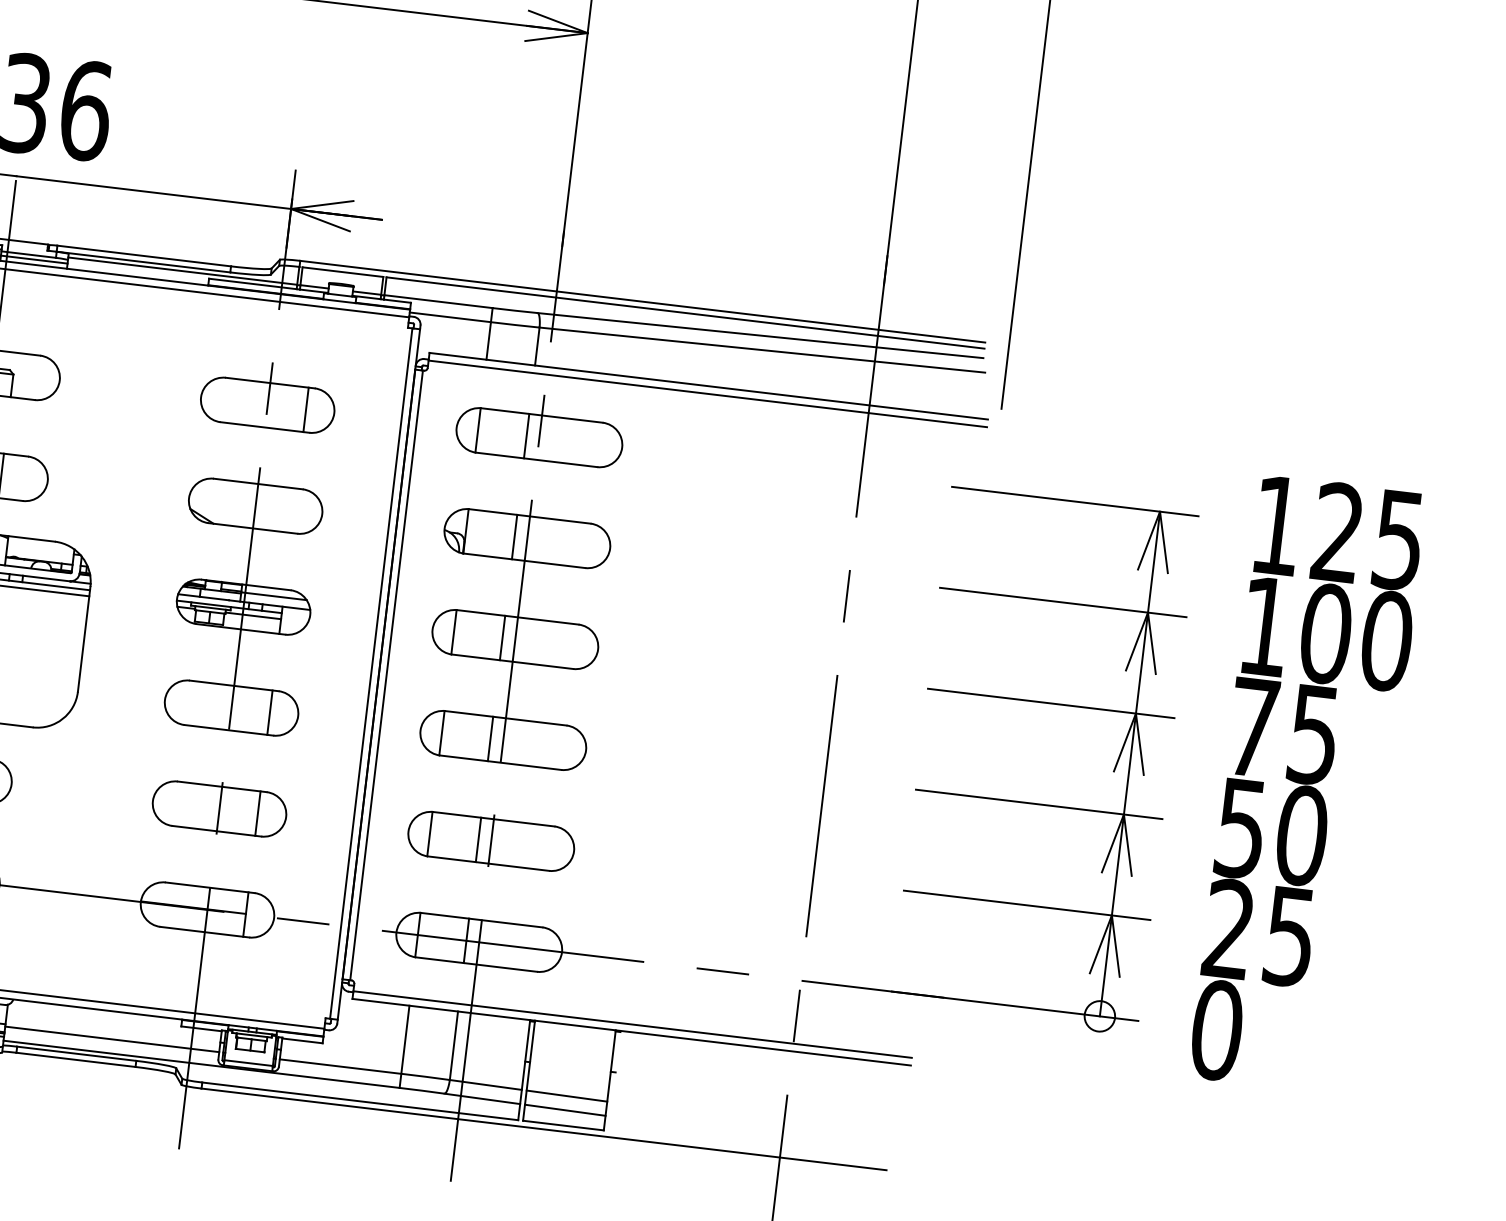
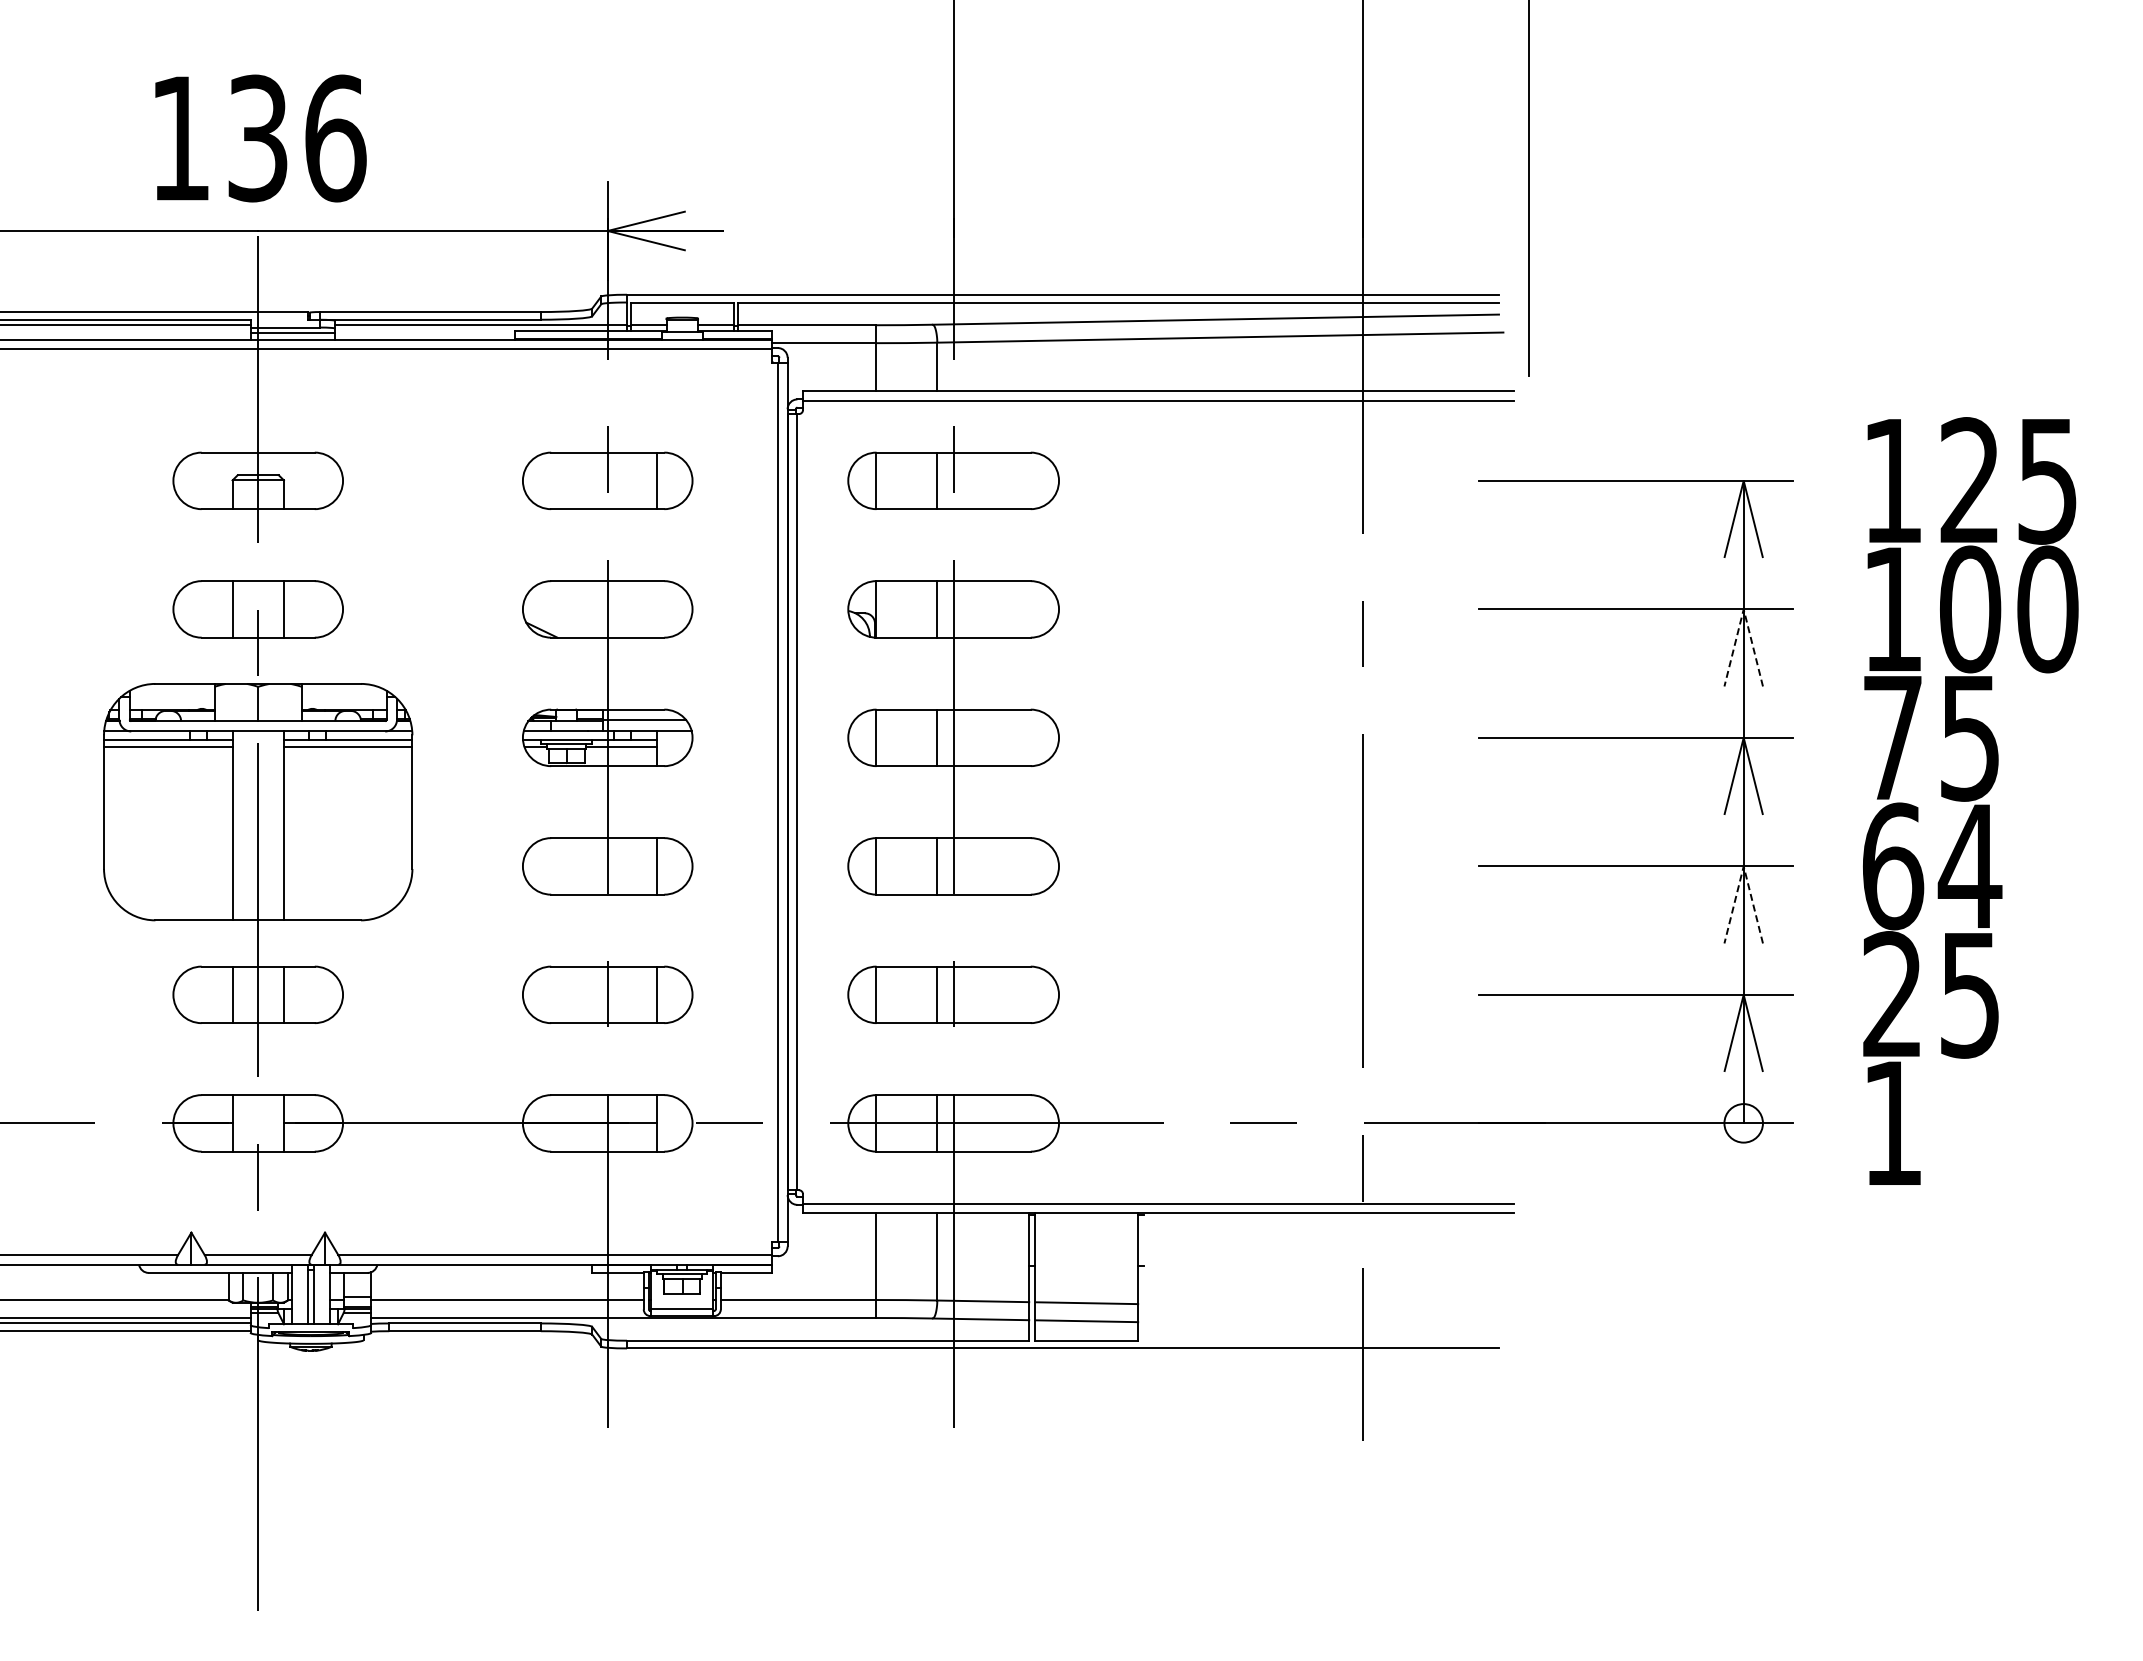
line: (1147, 612) -> (1743, 609), solid -> dashed
line: (1123, 814) -> (1743, 866), solid -> dashed
text: (1272, 832) -> (1932, 866), 50 -> 64
text: (1216, 1030) -> (1892, 1123), 0 -> 1

